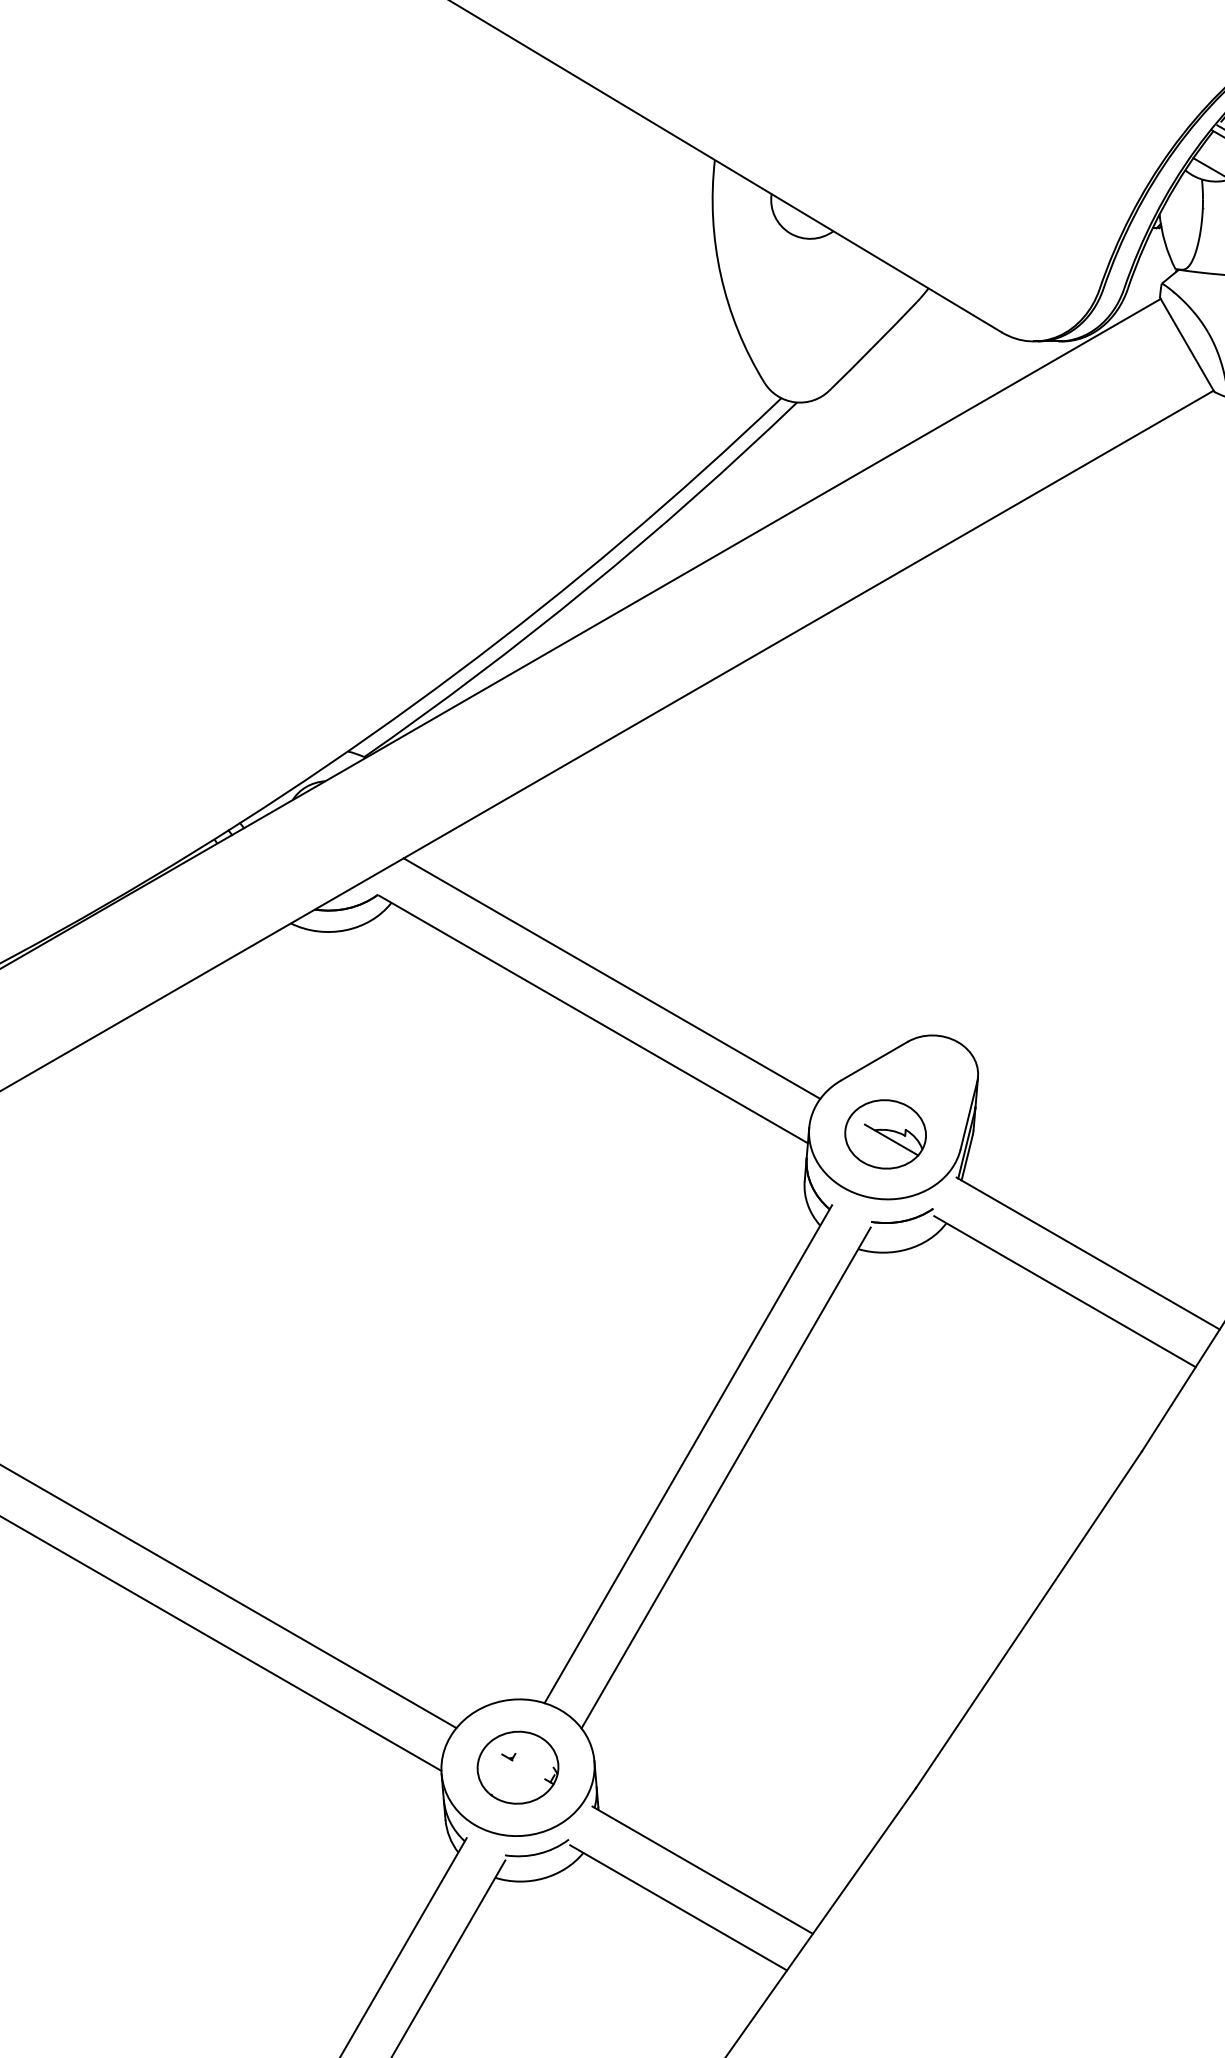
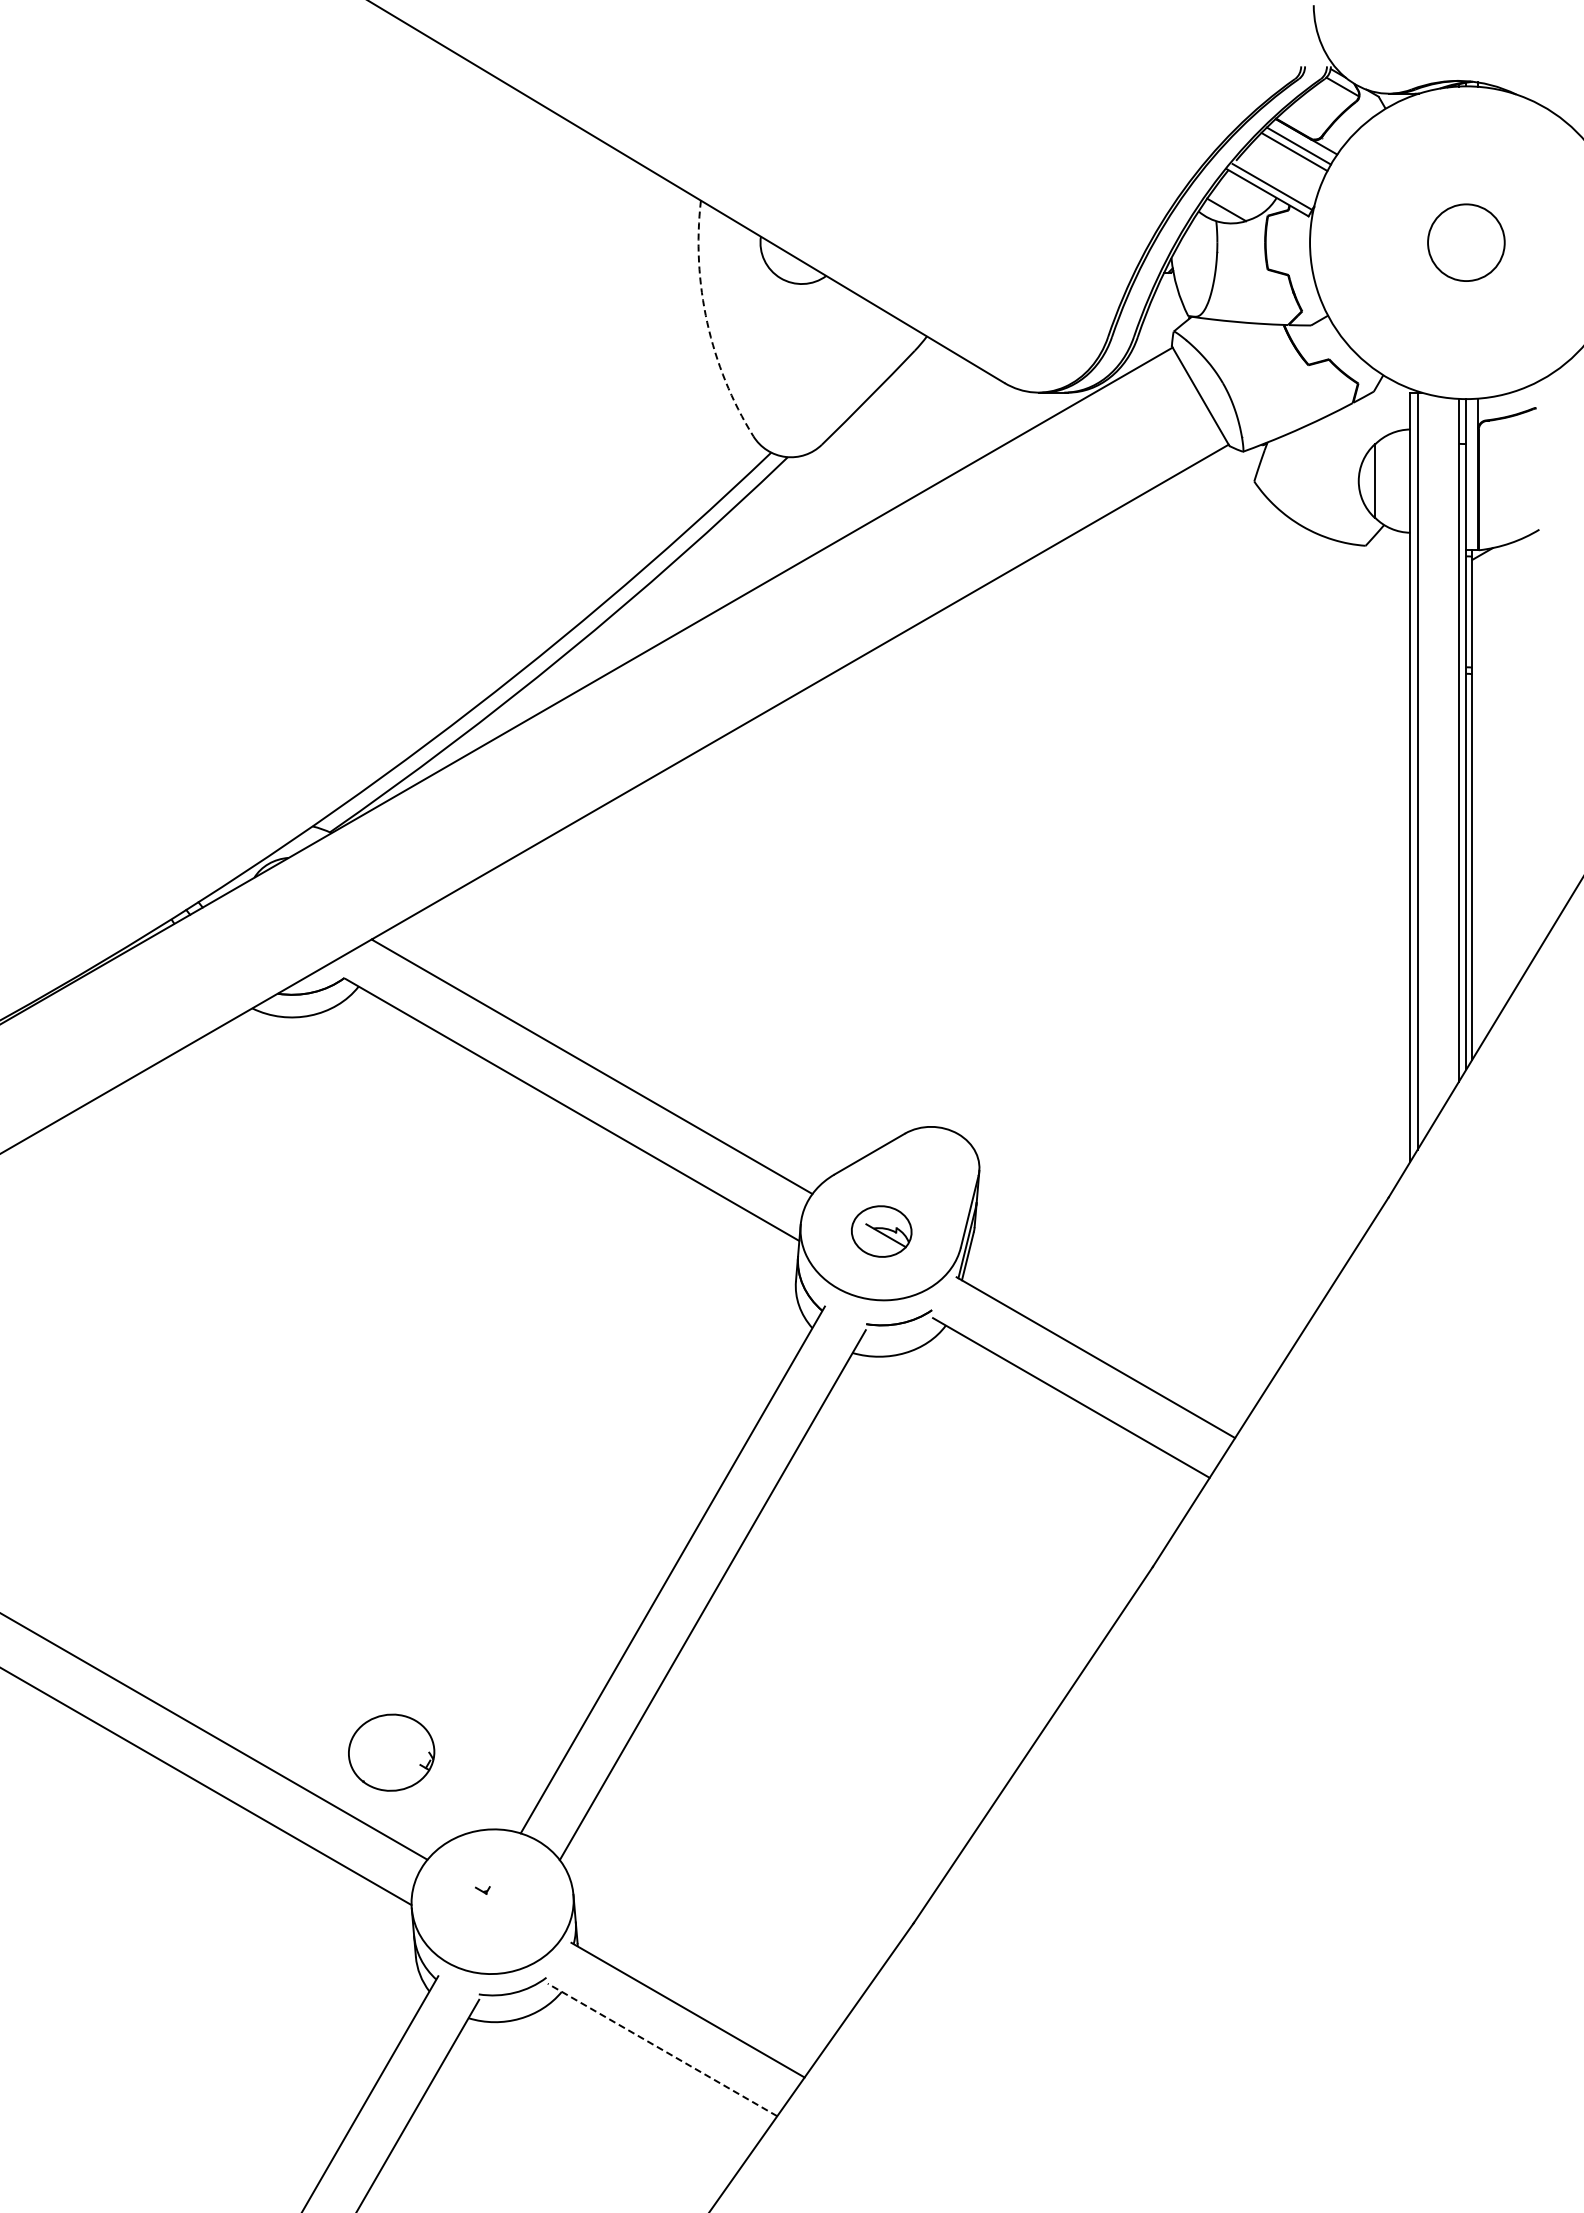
arc: (721, 275) -> (707, 322), solid -> dashed
part: (885, 1134) -> (881, 1231), size x0.7
part: (517, 1767) -> (391, 1752), moved
line: (678, 1907) -> (662, 2049), solid -> dashed

